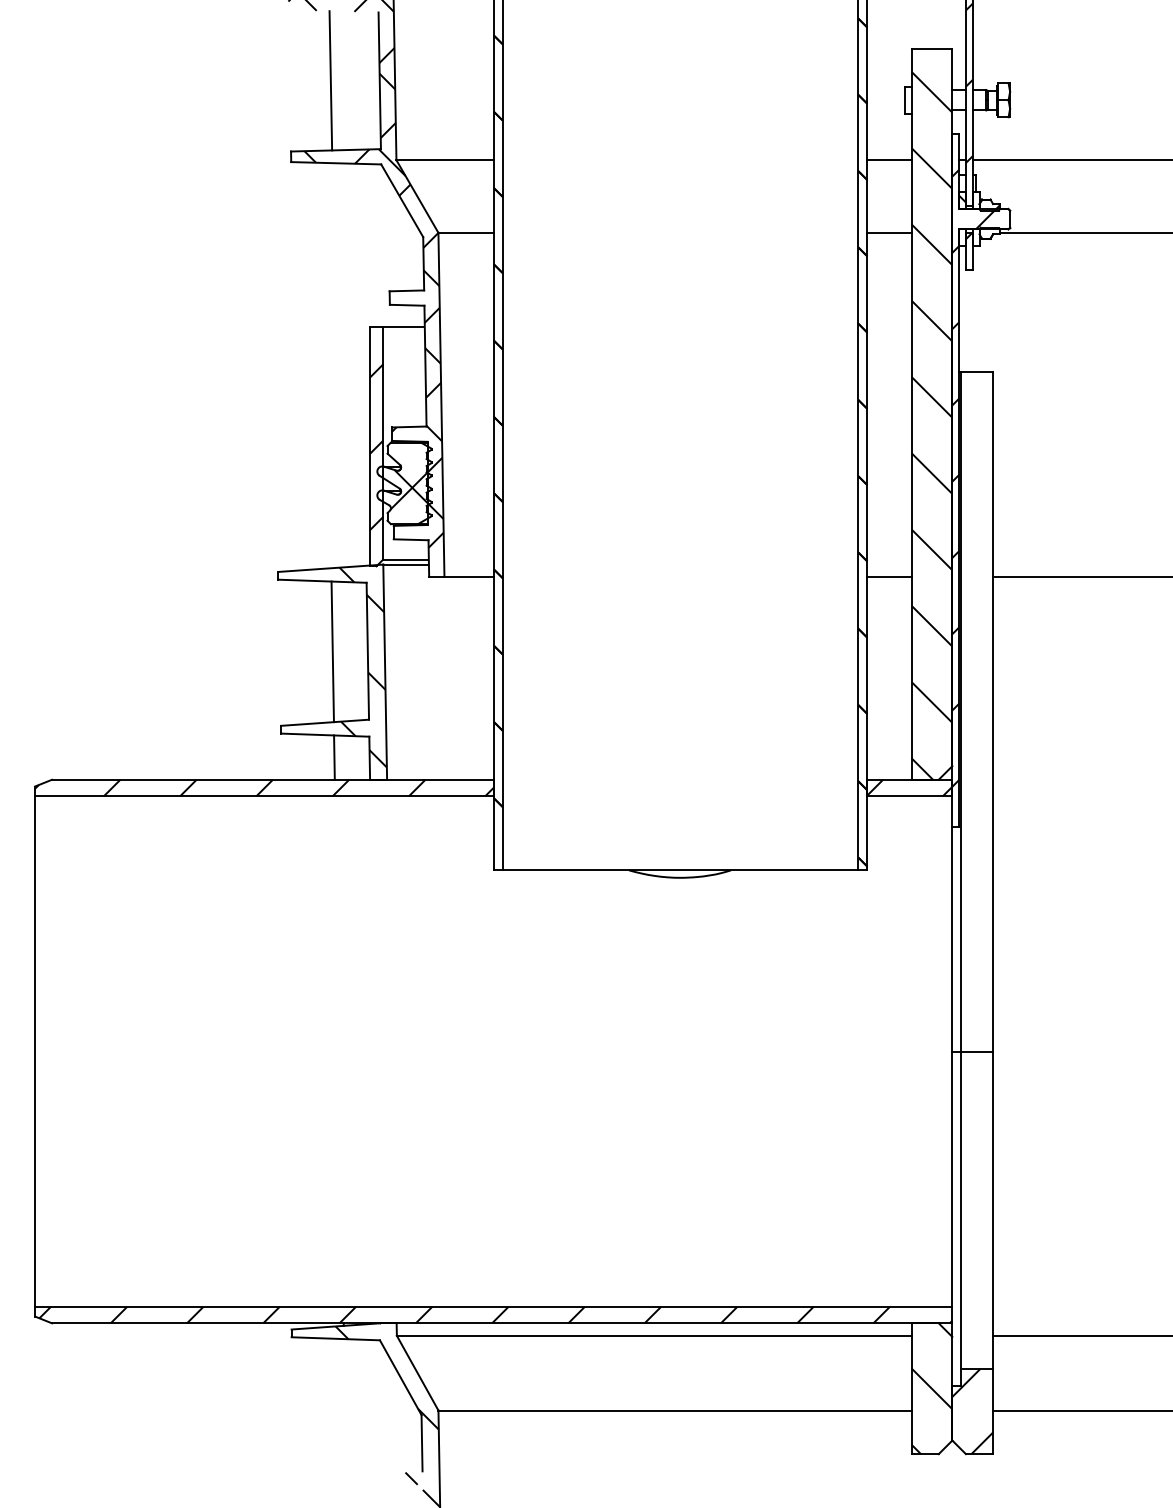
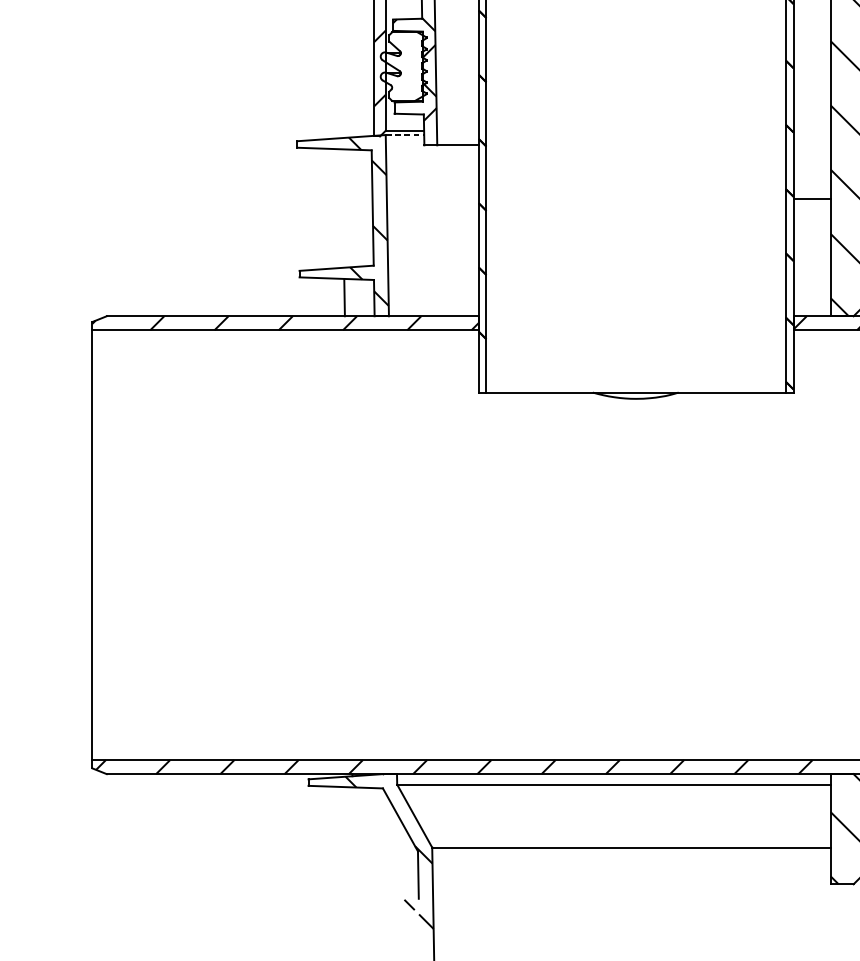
hatch: (409, 489) -> (407, 71), removed
line: (405, 564) -> (404, 134), solid -> dashed
line: (889, 576) -> (812, 198), moved
line: (332, 651) -> (342, 208), removed

